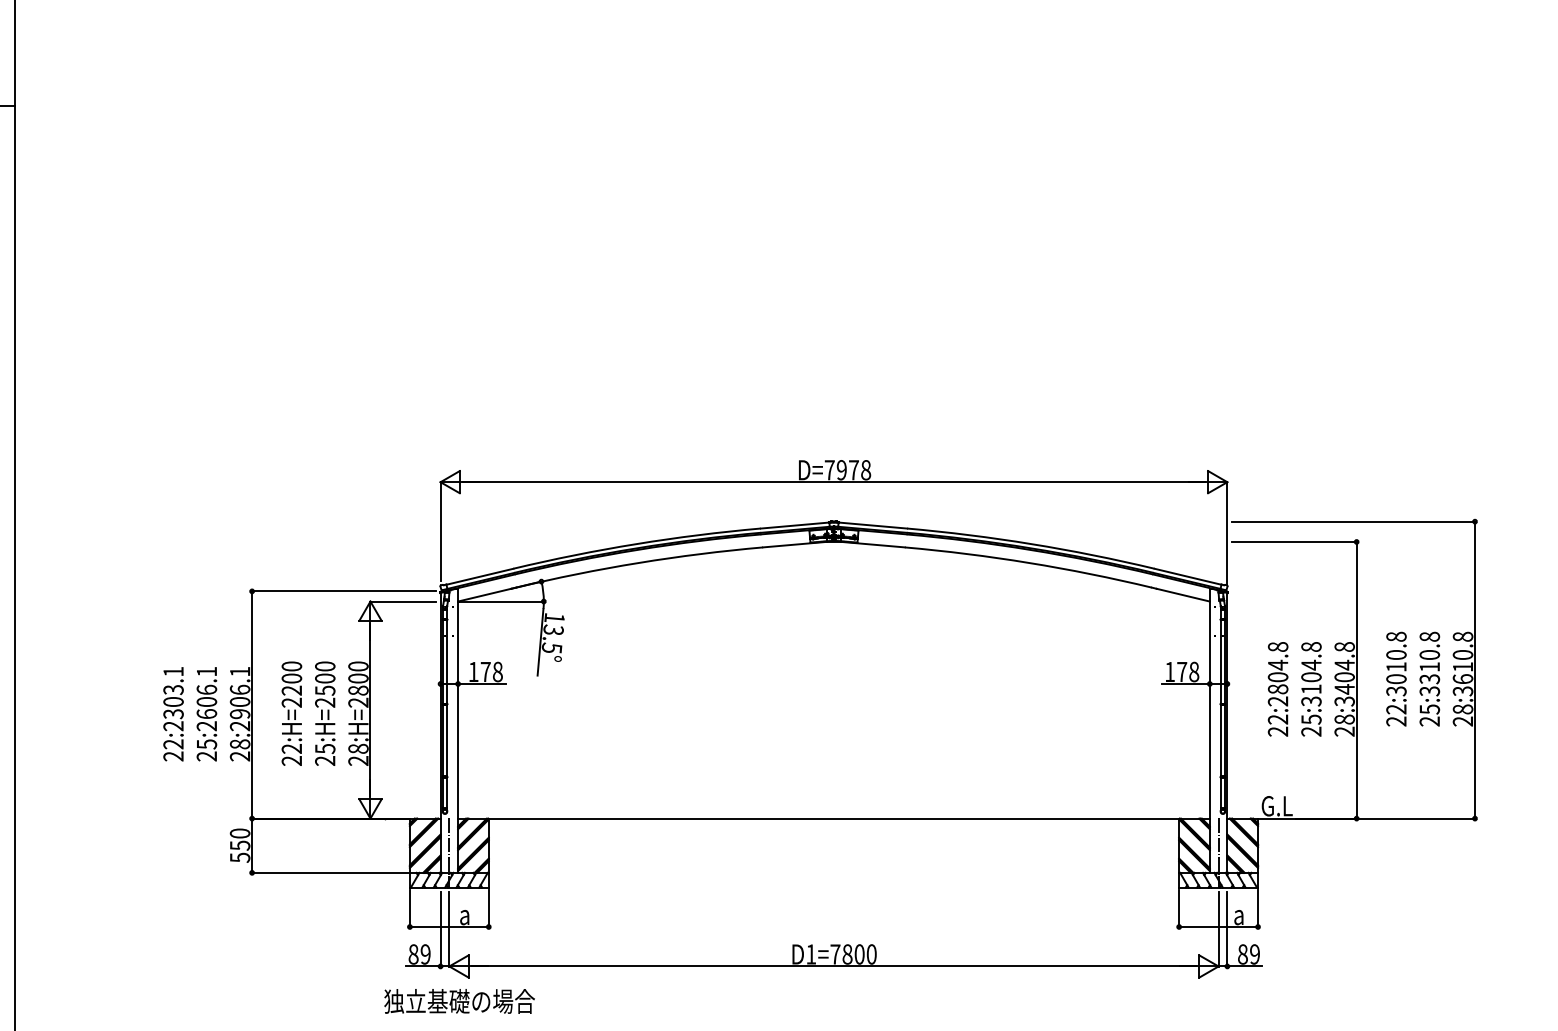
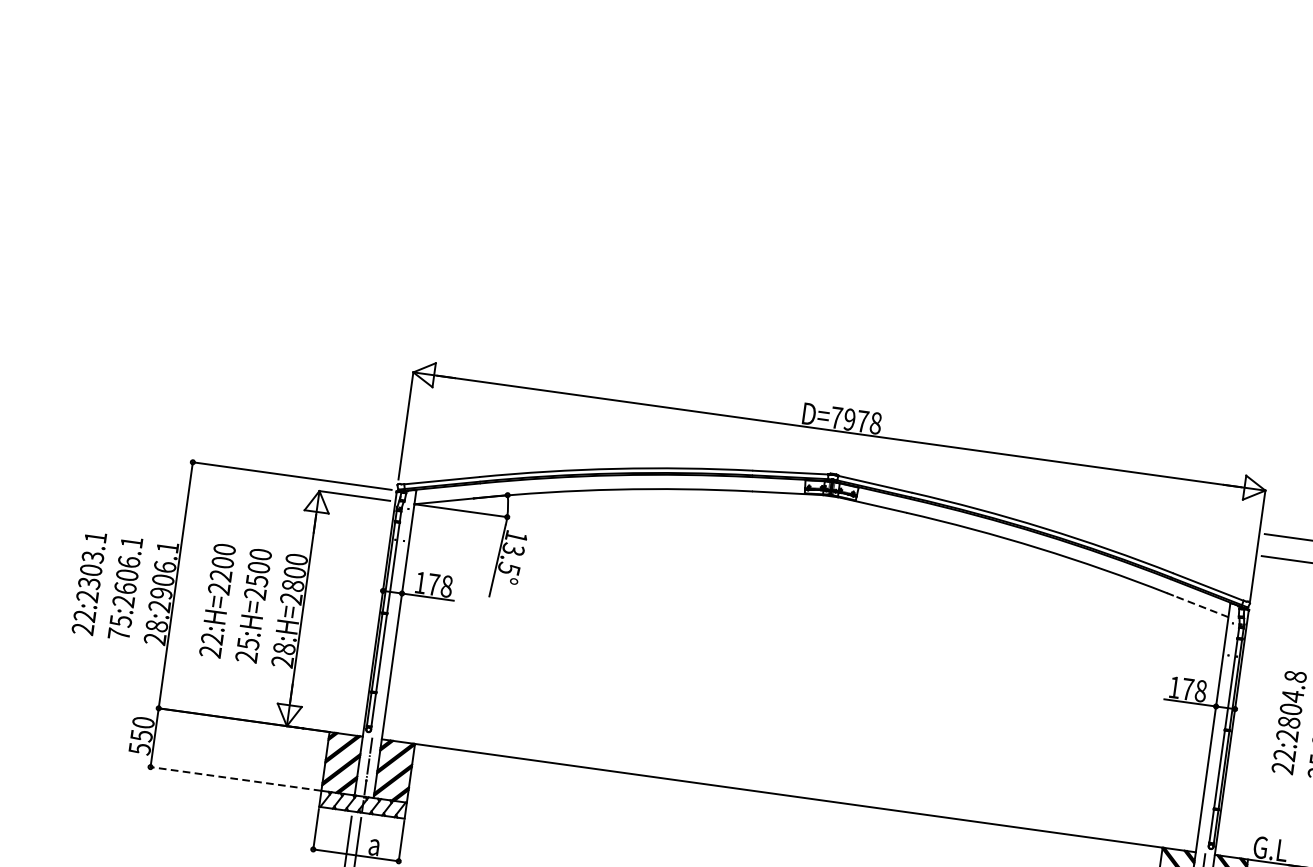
line: (1182, 595) -> (1199, 606), solid -> dashed
text: (206, 756) -> (118, 634), 25:2606.1 -> 75:2606.1
line: (330, 872) -> (235, 778), solid -> dashed

